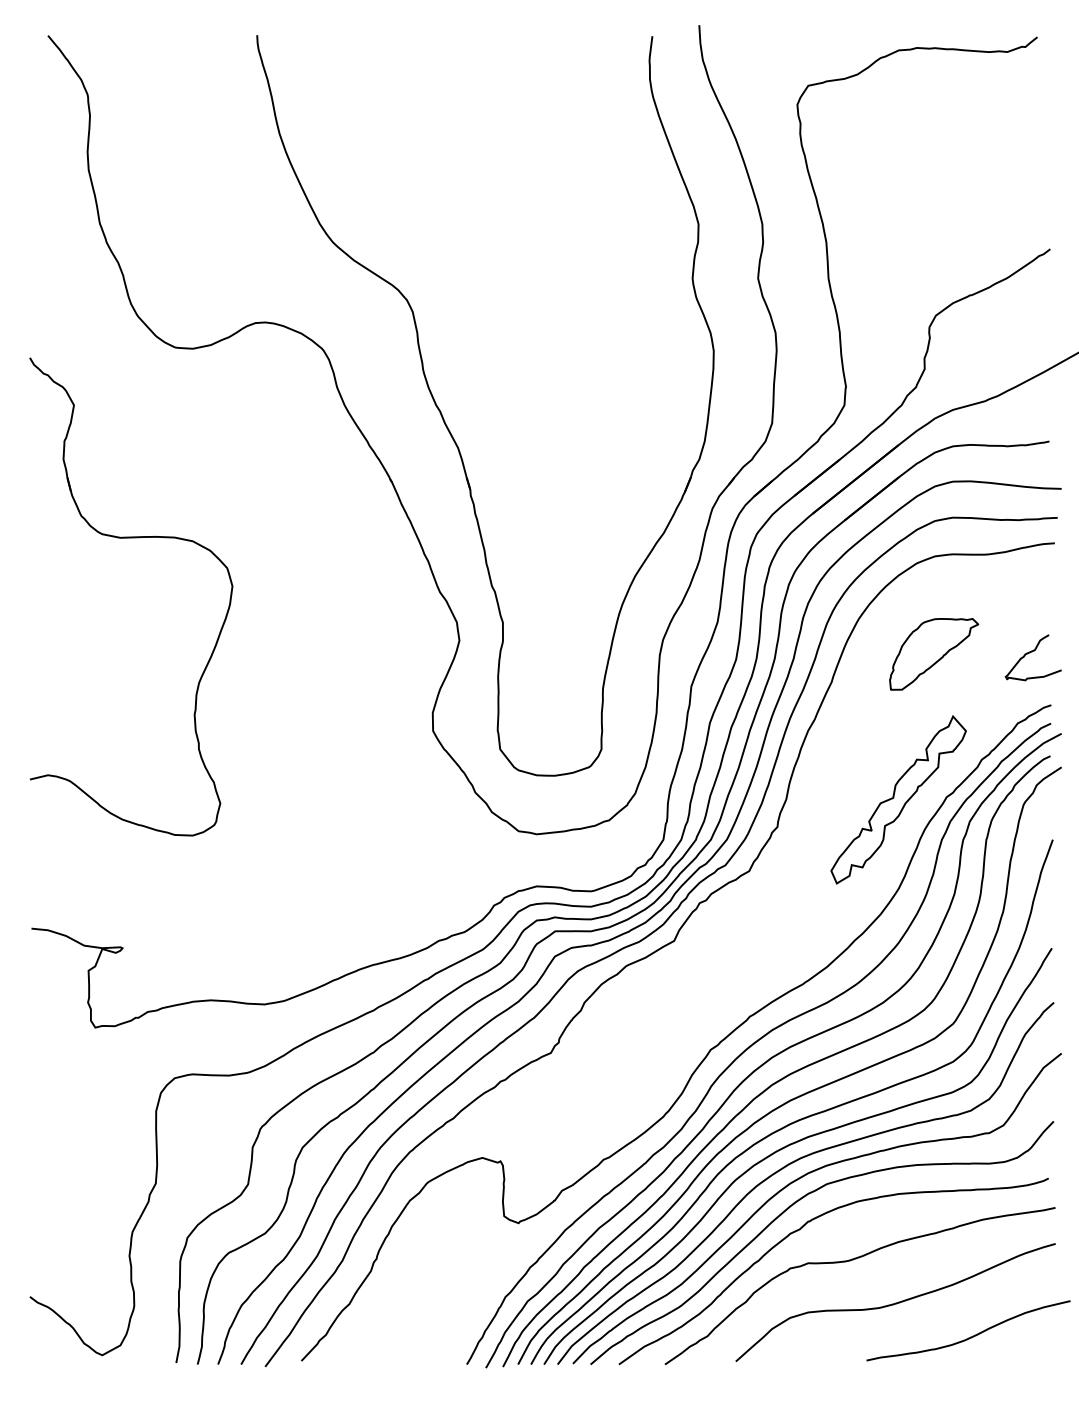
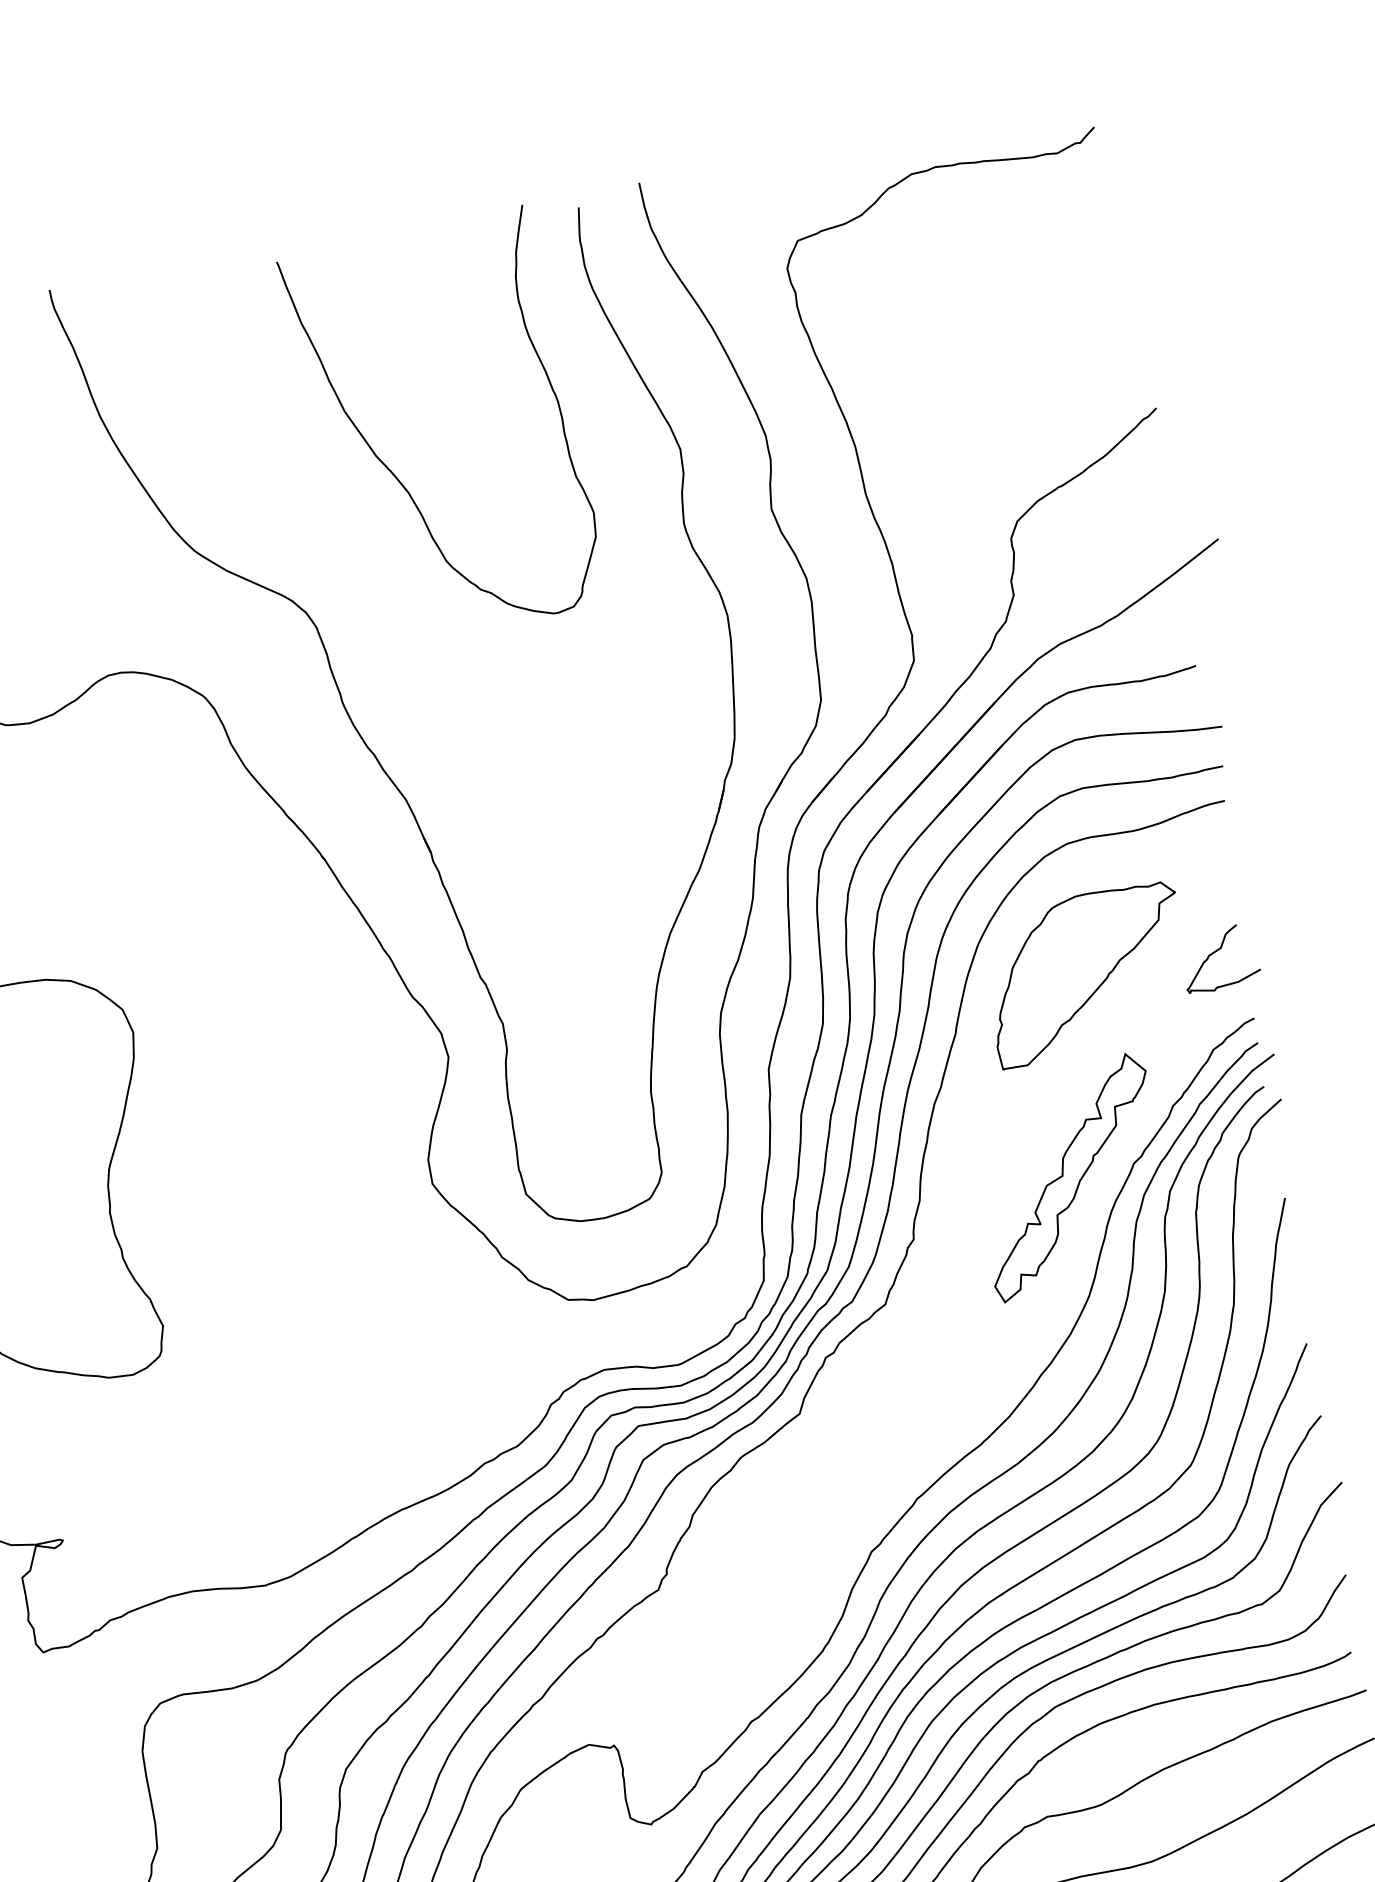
curve: (485, 205) -> (391, 469), added
part: (933, 654) -> (1085, 975), size x1.67

